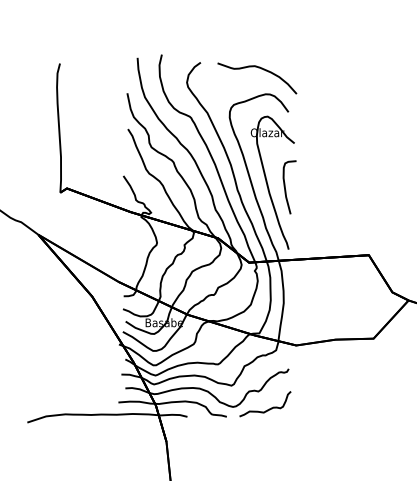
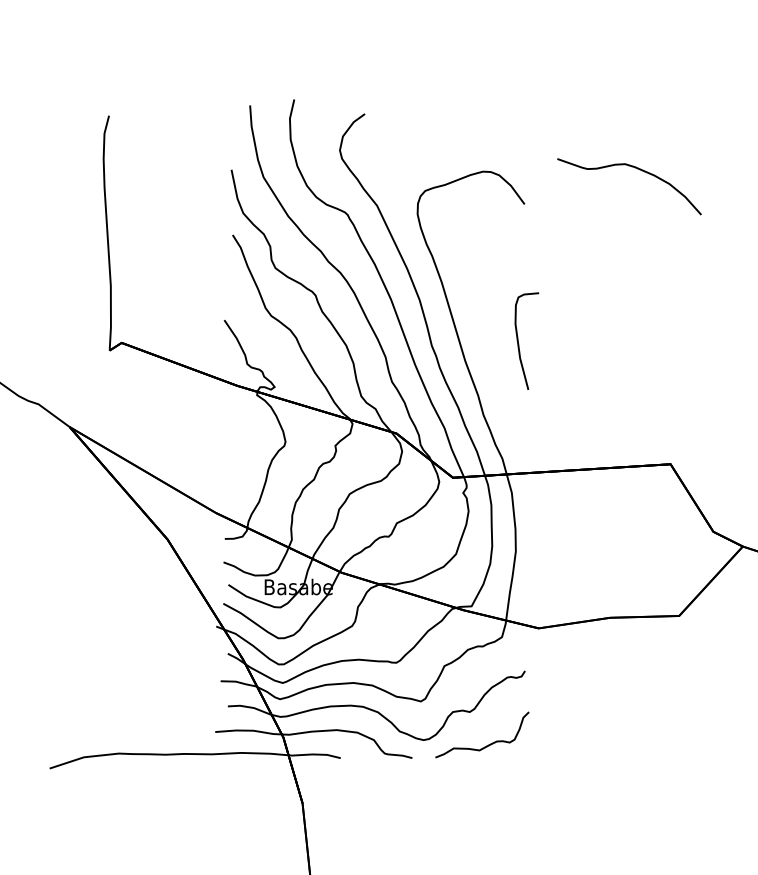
curve: (261, 69) -> (637, 170), moved
part: (272, 182) -> (495, 332), removed

